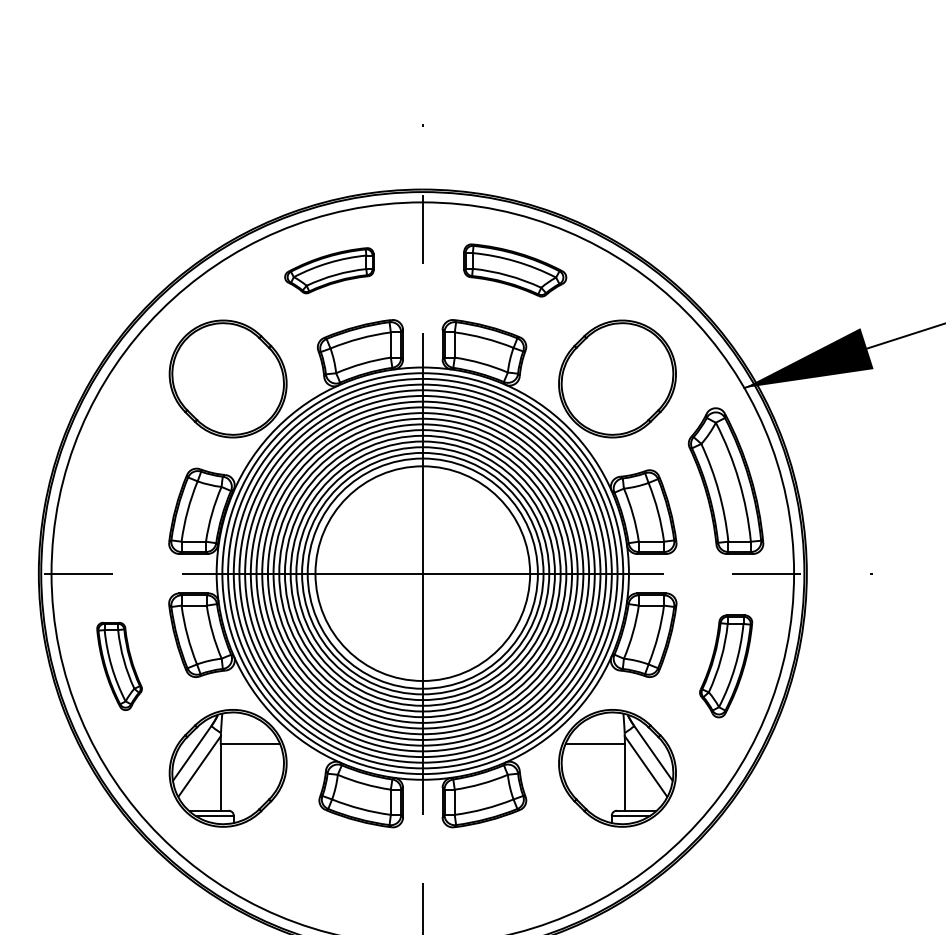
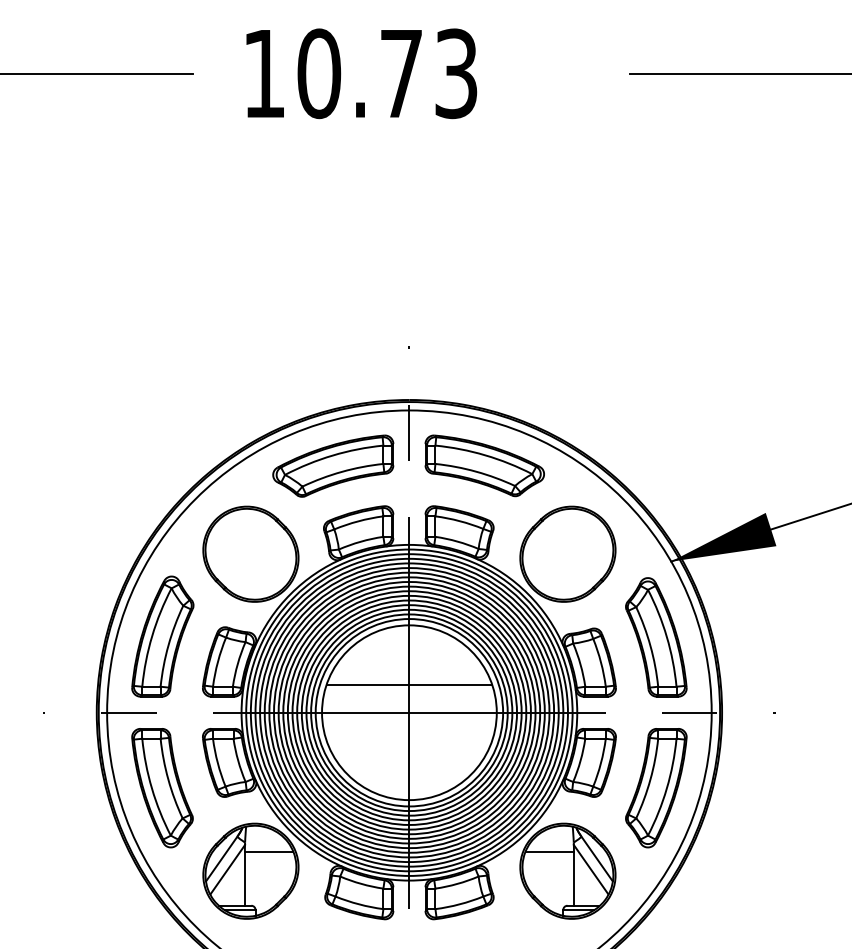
part: (329, 269) -> (333, 465), size x1.67
part: (515, 269) -> (484, 465), size x1.43
part: (119, 480) -> (162, 636), added
line: (422, 540) -> (409, 685), added
part: (119, 666) -> (162, 788), size x1.67
part: (726, 666) -> (656, 788), size x1.43

